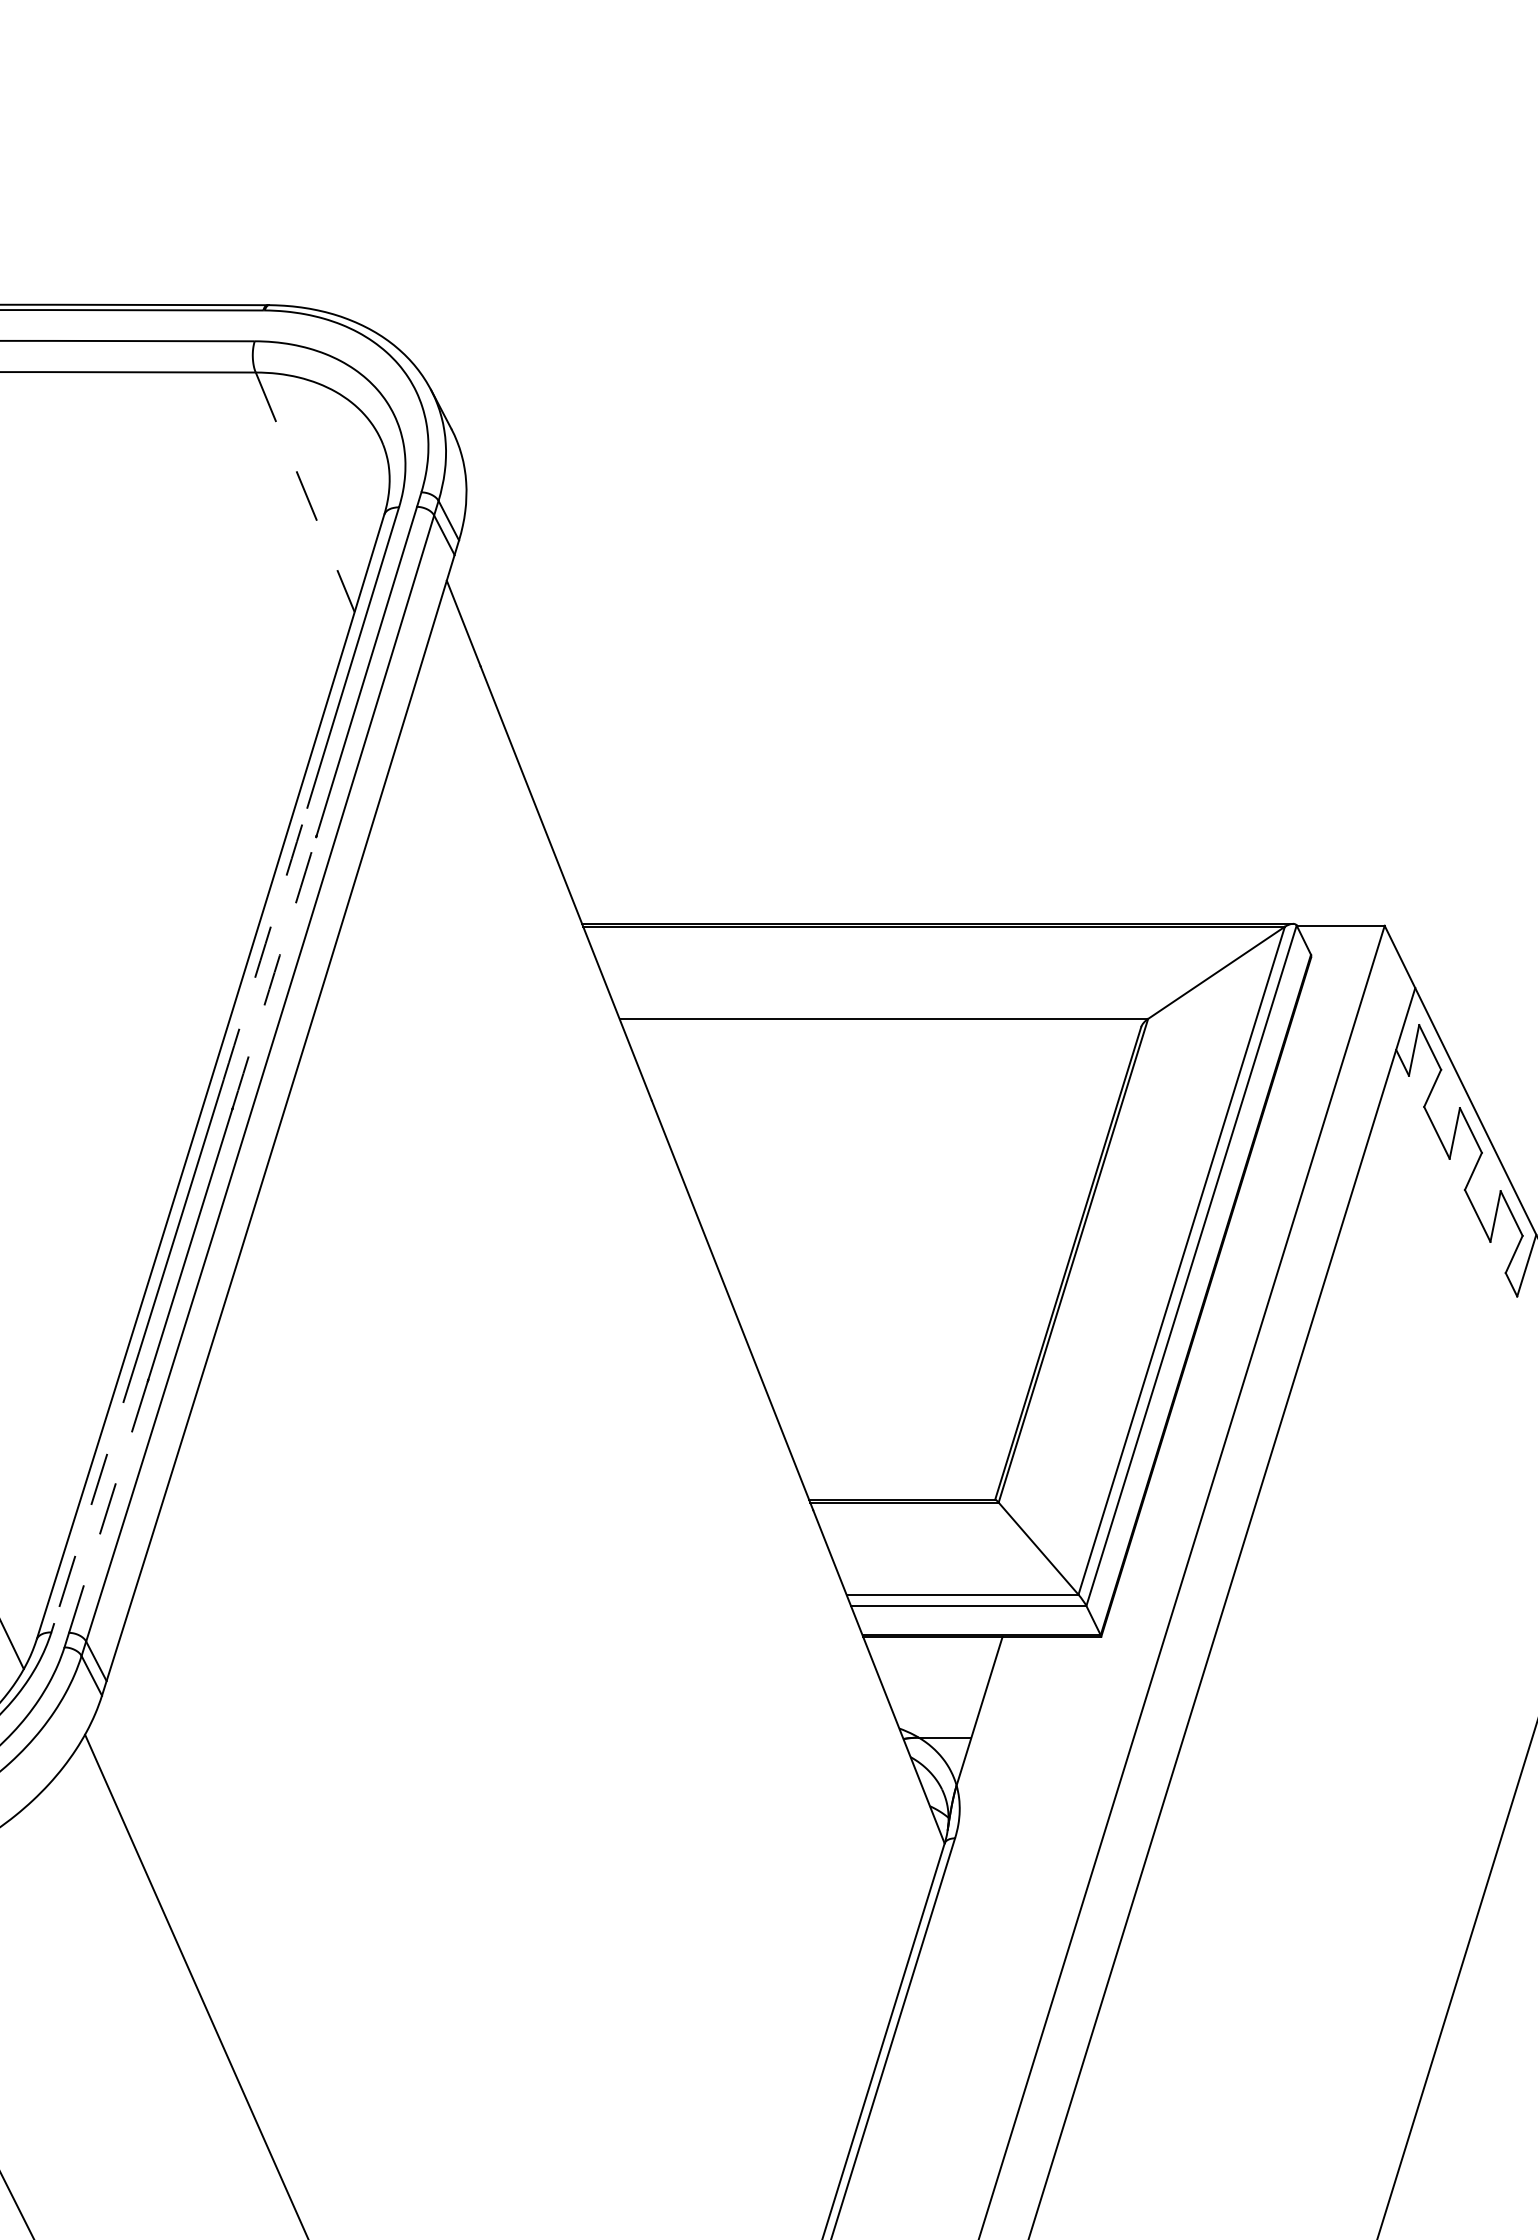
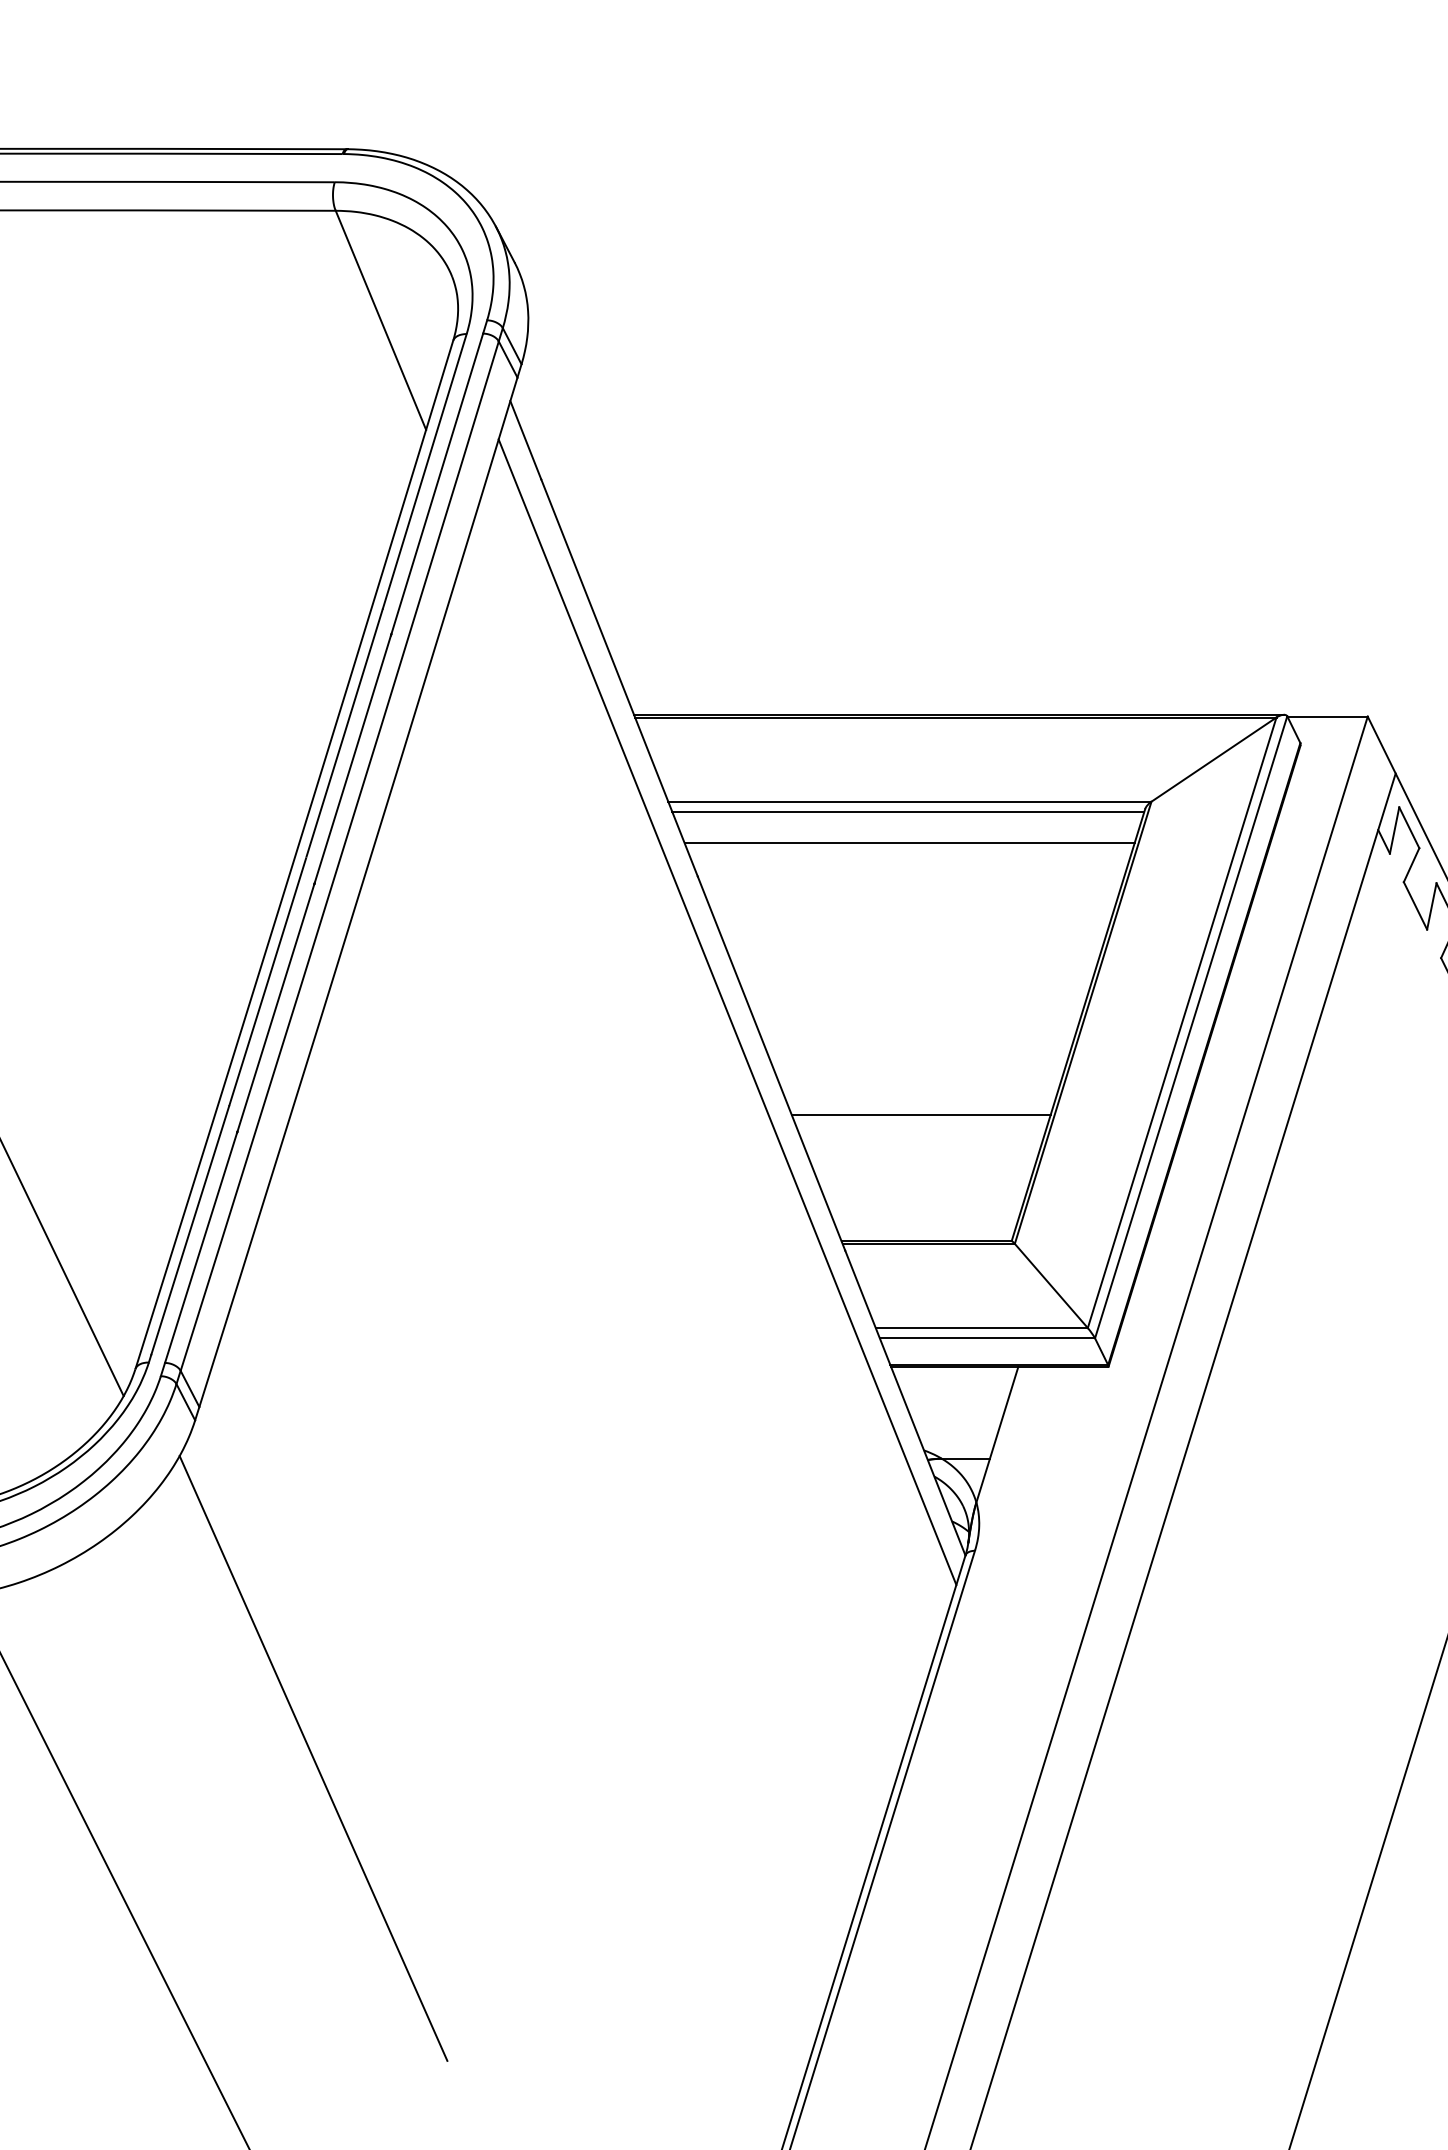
line: (305, 492) -> (381, 320), dashed -> solid
arc: (265, 944) -> (344, 733), dashed -> solid
arc: (274, 972) -> (352, 759), dashed -> solid
line: (882, 1029) -> (908, 811), added
line: (883, 1064) -> (909, 843), added
line: (684, 1248) -> (727, 1011), added
line: (895, 1362) -> (920, 1115), added
line: (96, 1487) -> (190, 1230), dashed -> solid
line: (107, 1507) -> (200, 1248), dashed -> solid

